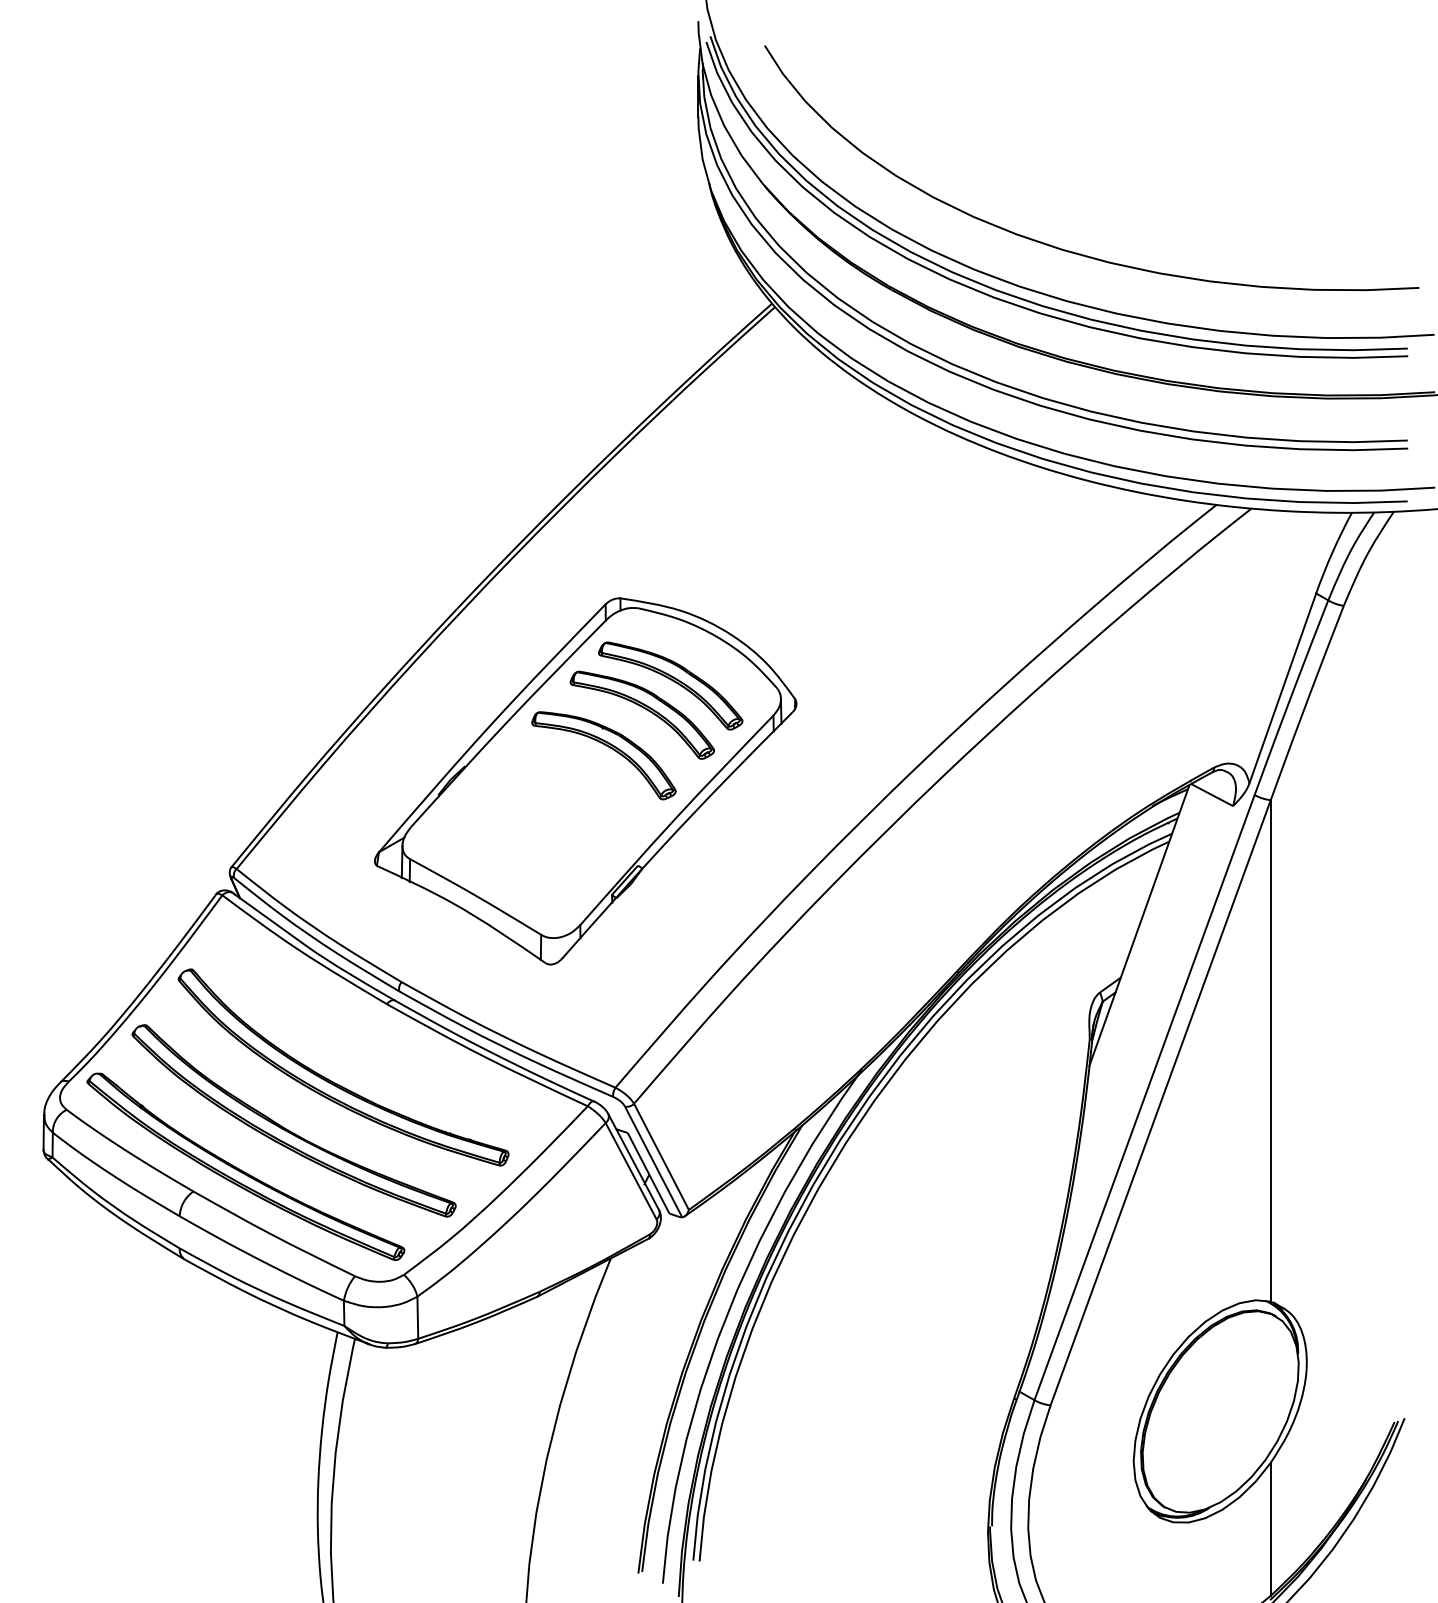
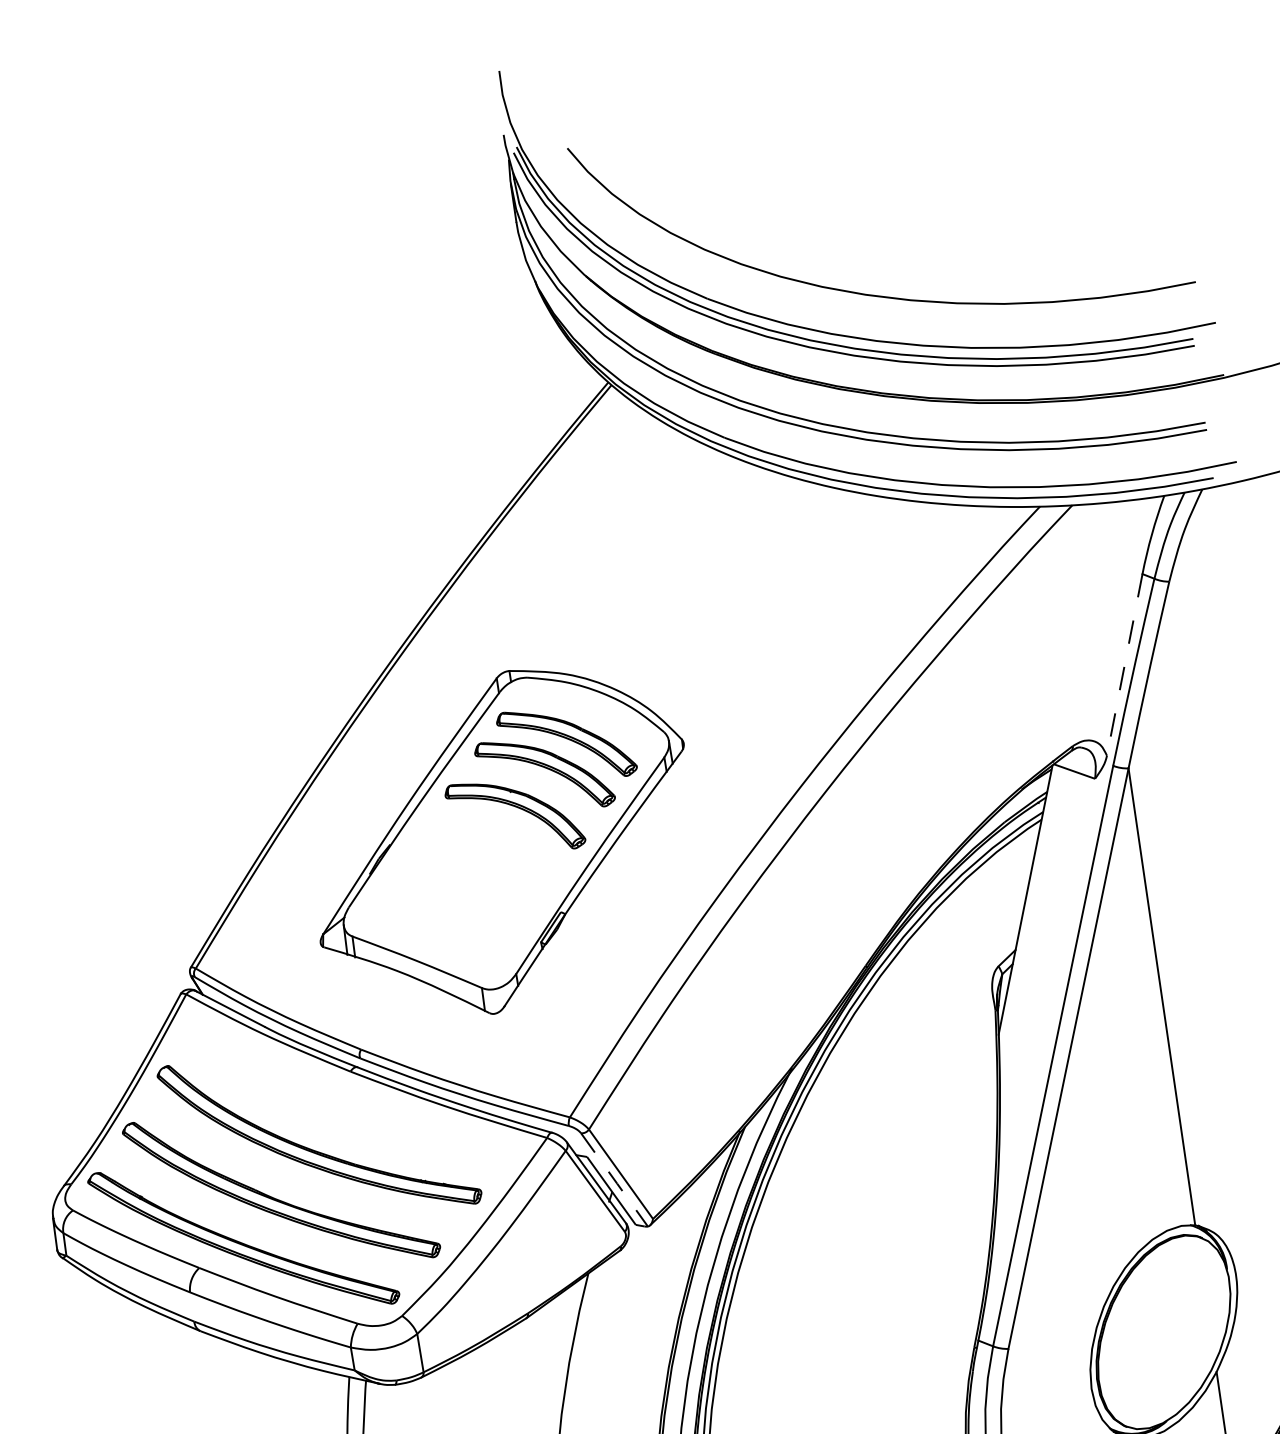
line: (1282, 688) -> (1124, 665), solid -> dashed
line: (654, 1162) -> (615, 1180), solid -> dashed

